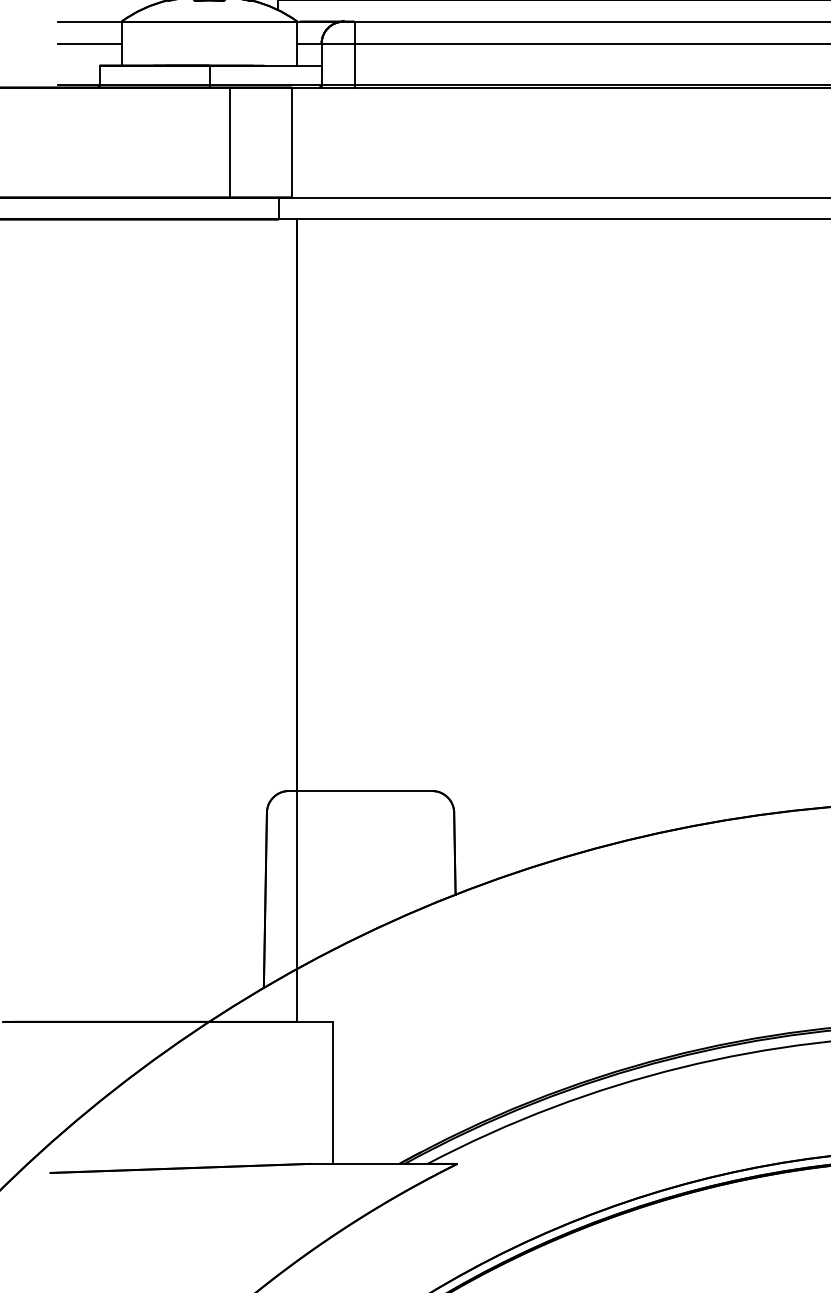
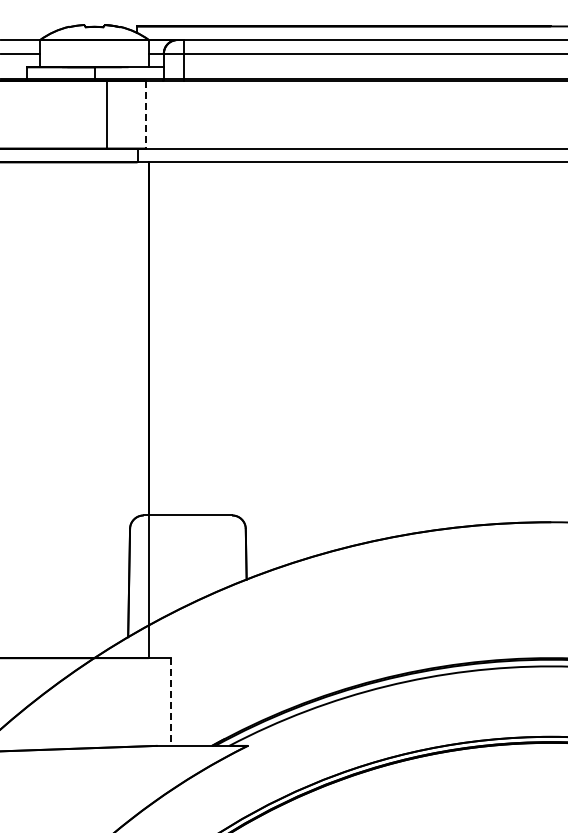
line: (291, 142) -> (145, 114), solid -> dashed
line: (332, 1093) -> (170, 702), solid -> dashed

